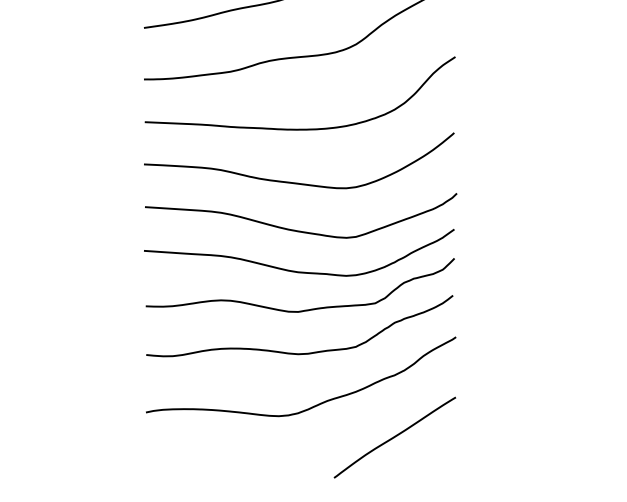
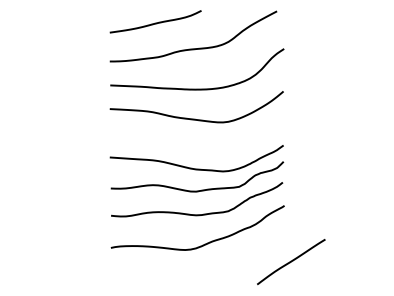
curve: (300, 229) -> (197, 145), removed
curve: (395, 438) -> (291, 262), moved

